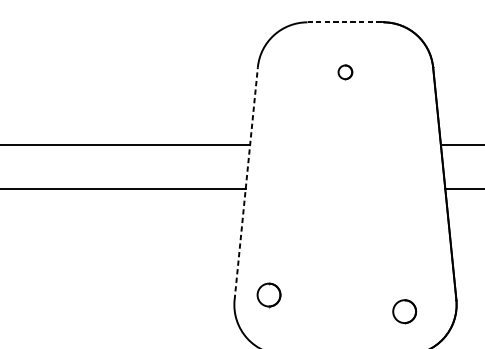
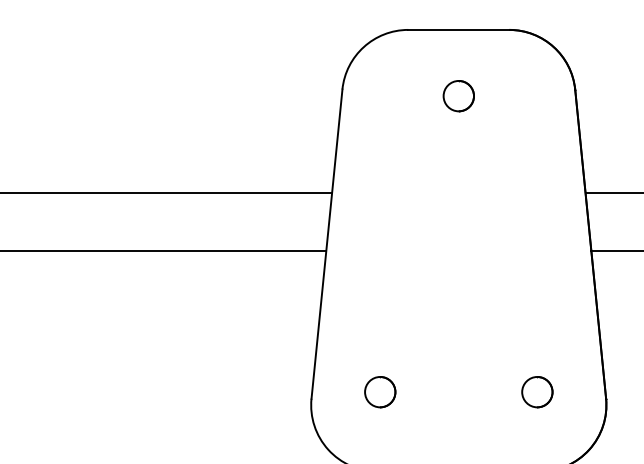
line: (346, 22) -> (459, 29), dashed -> solid
circle: (345, 72) -> (458, 96), size x1.67
line: (246, 183) -> (327, 243), dashed -> solid
circle: (269, 295) -> (380, 392), moved
circle: (404, 311) -> (537, 392), moved

